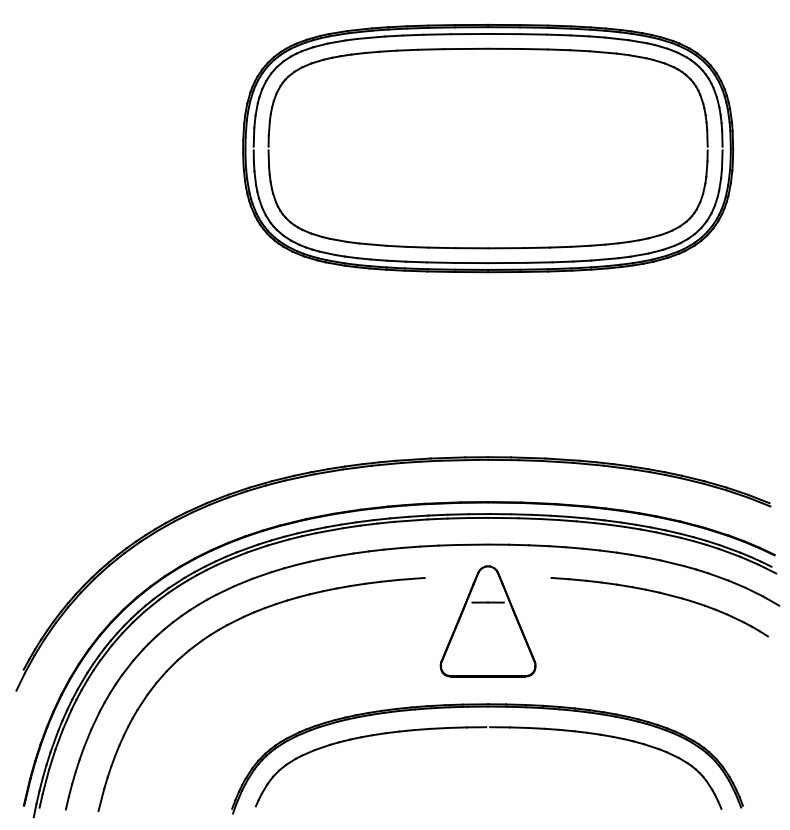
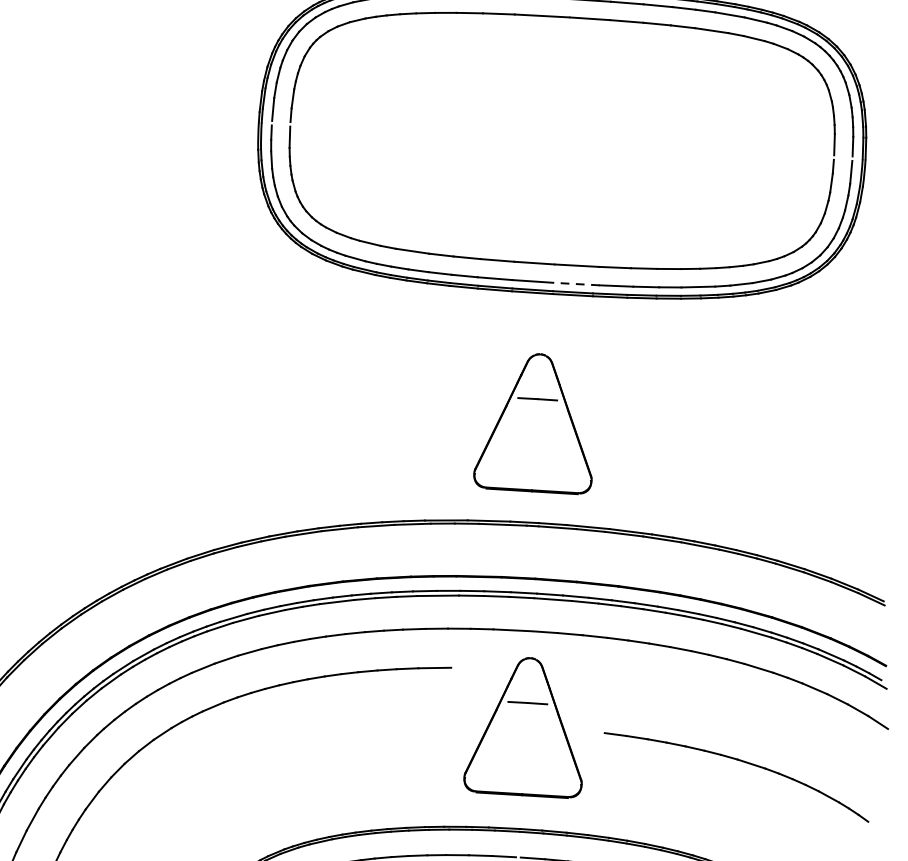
line: (506, 263) -> (576, 284), solid -> dashed
part: (480, 376) -> (535, 422), added
part: (661, 594) -> (739, 761), moved

